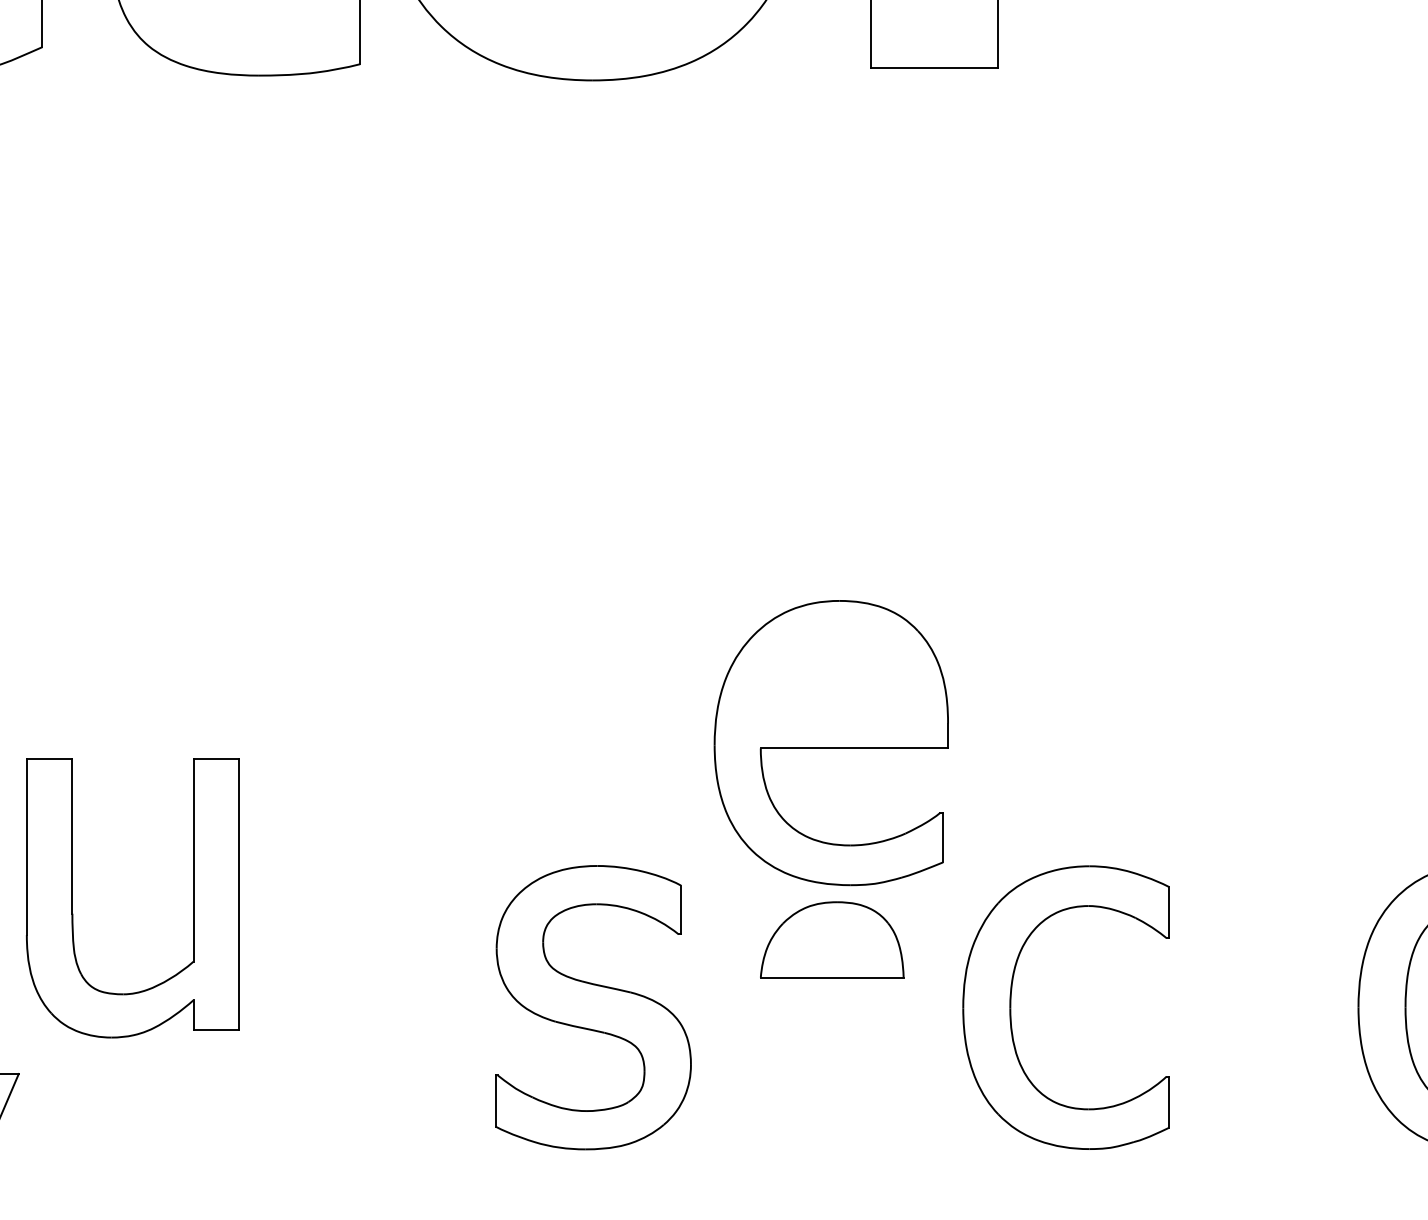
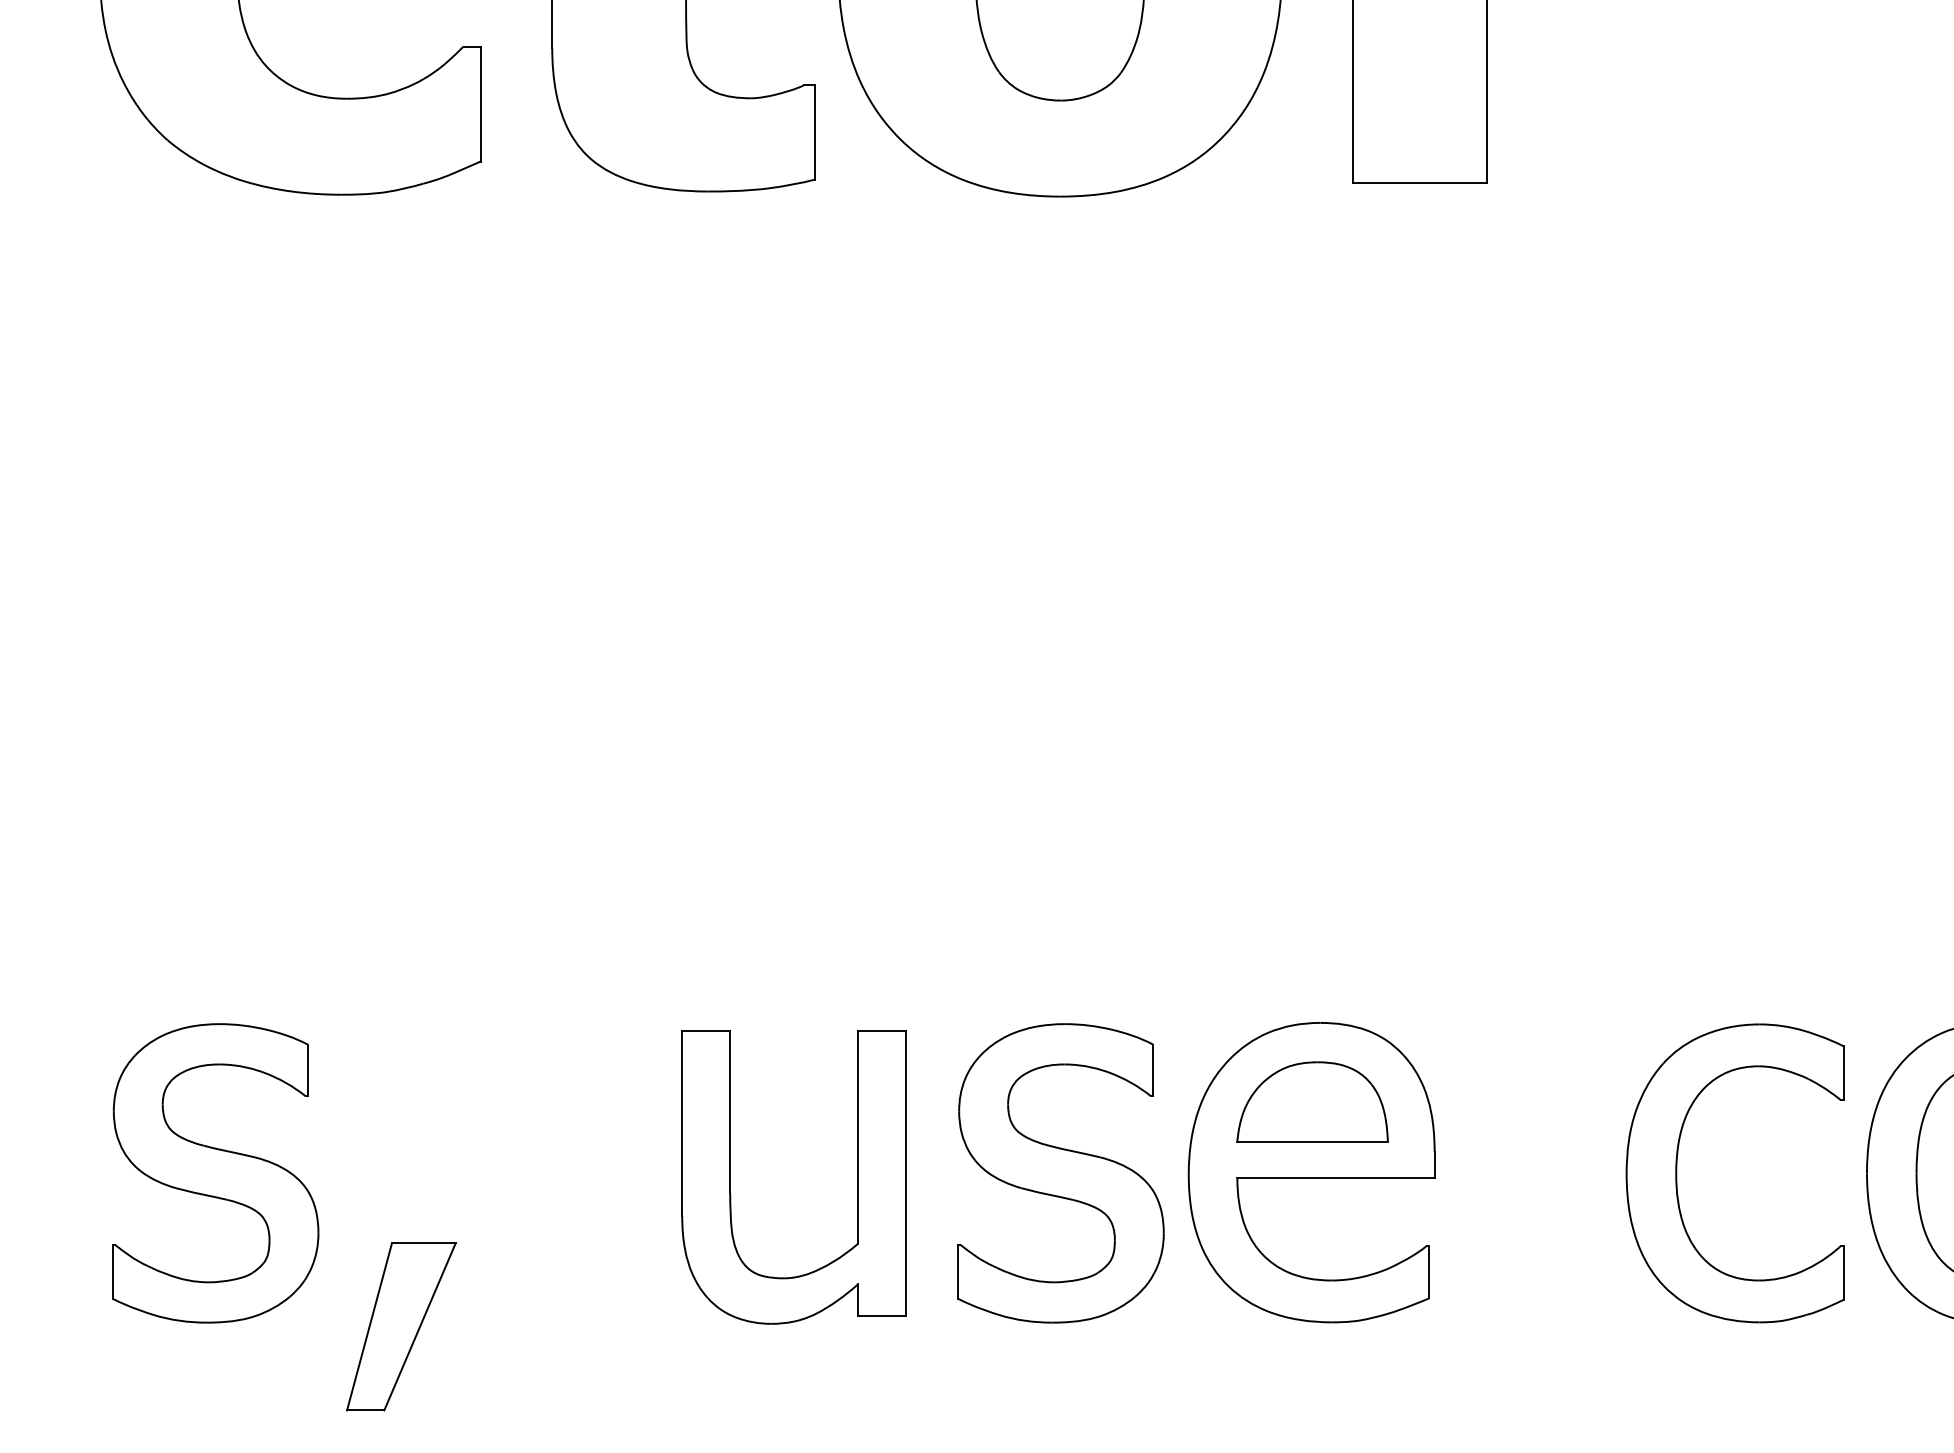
part: (831, 742) -> (1311, 1172), moved
part: (72, 898) -> (730, 1177), moved
part: (1011, 1007) -> (1677, 1173), moved

